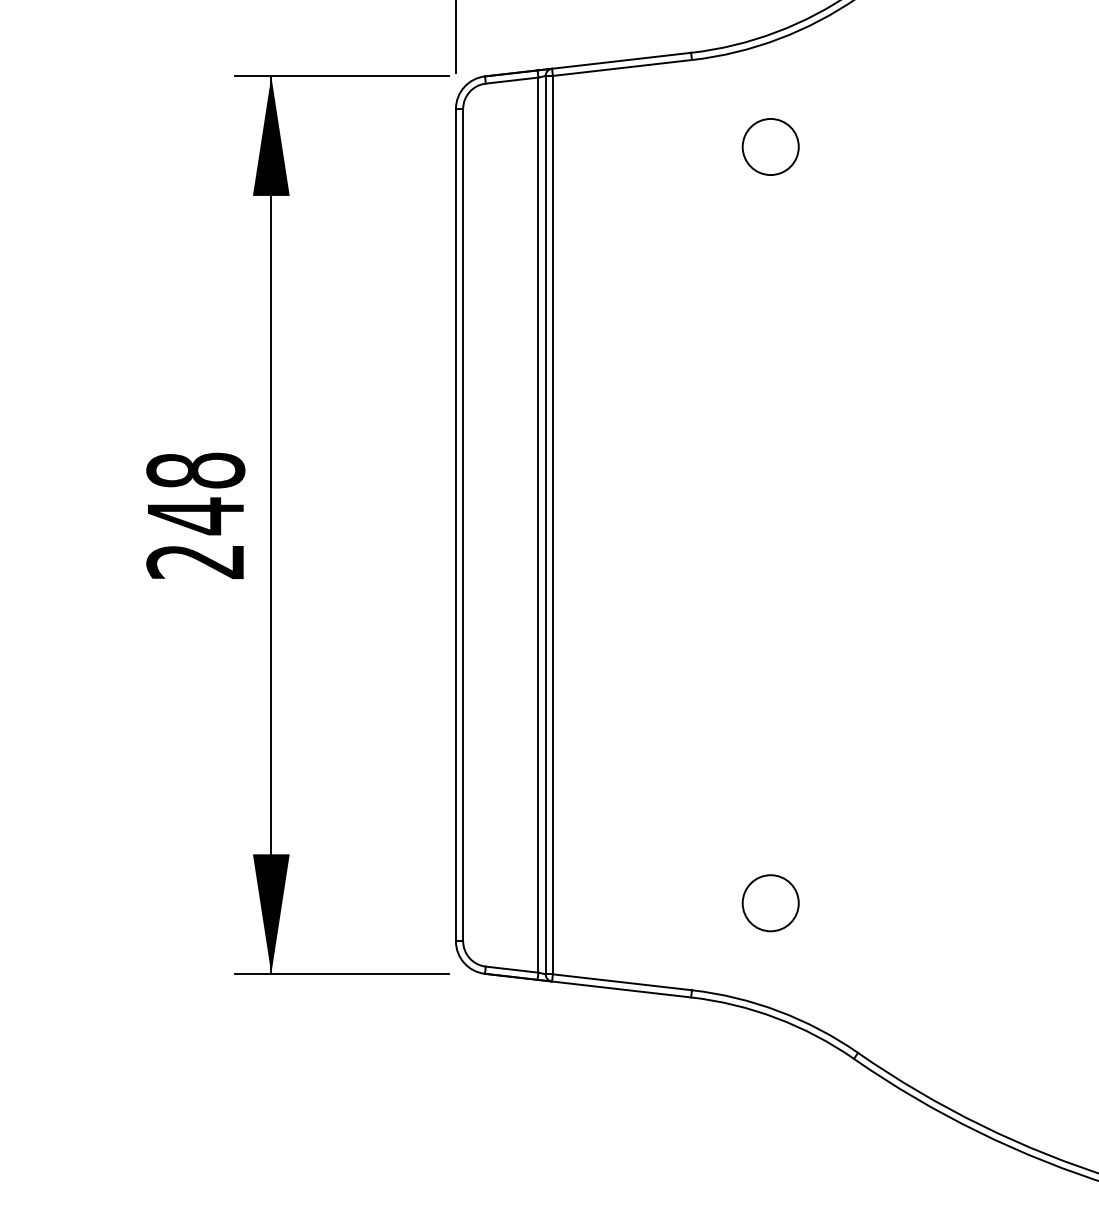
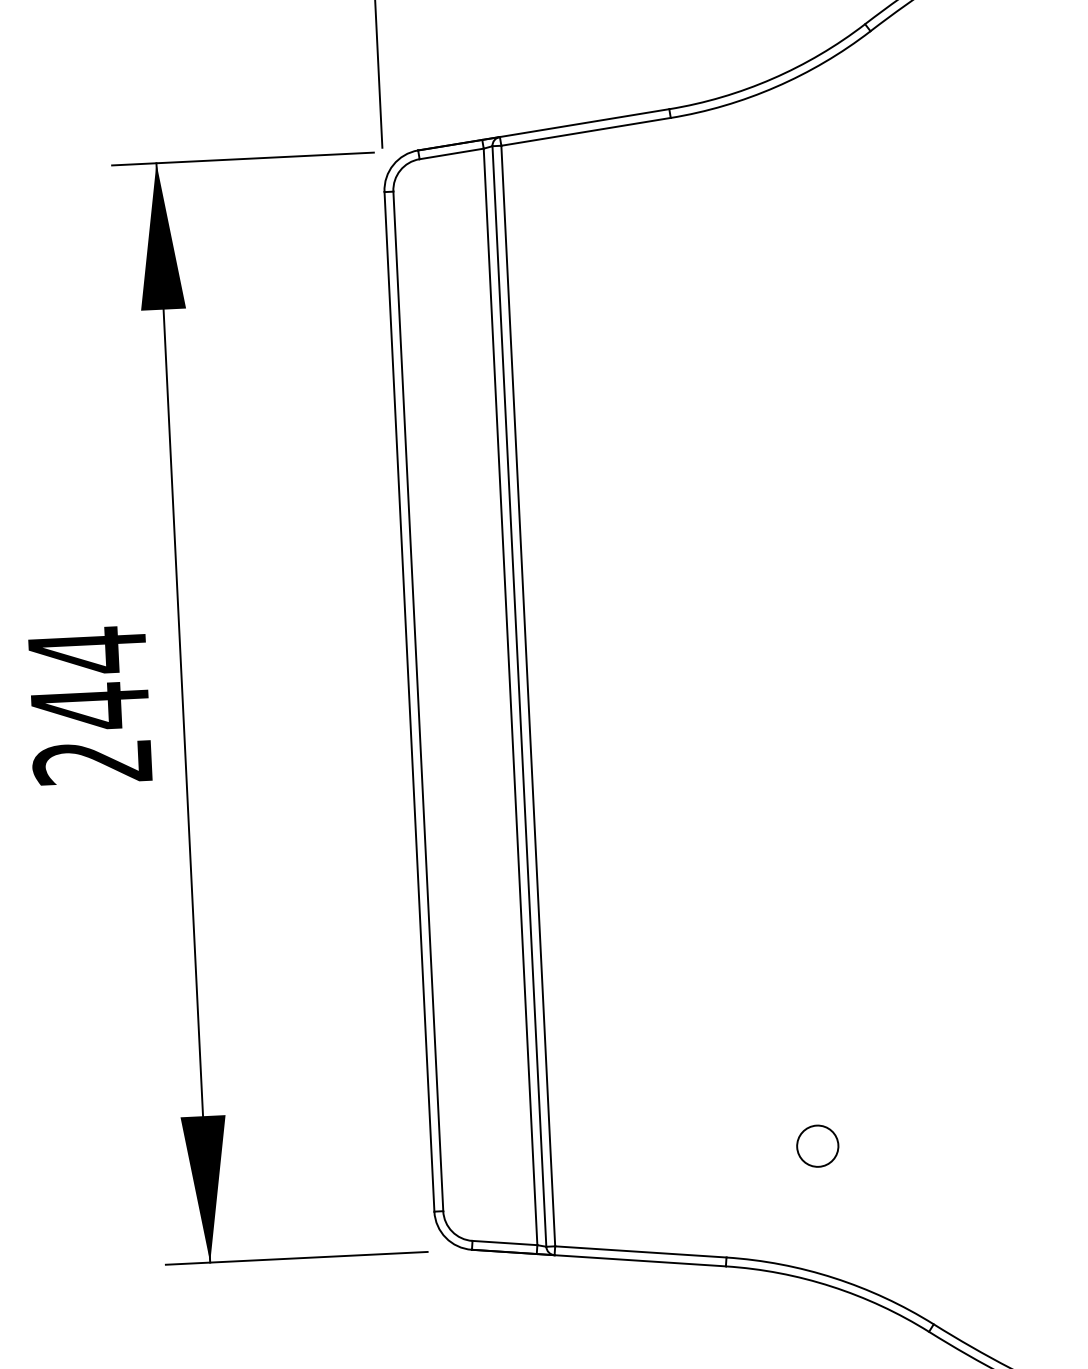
circle: (770, 146) -> (772, 219), removed
text: (195, 470) -> (87, 650), 248 -> 244
circle: (770, 903) -> (817, 1146), size x0.6

